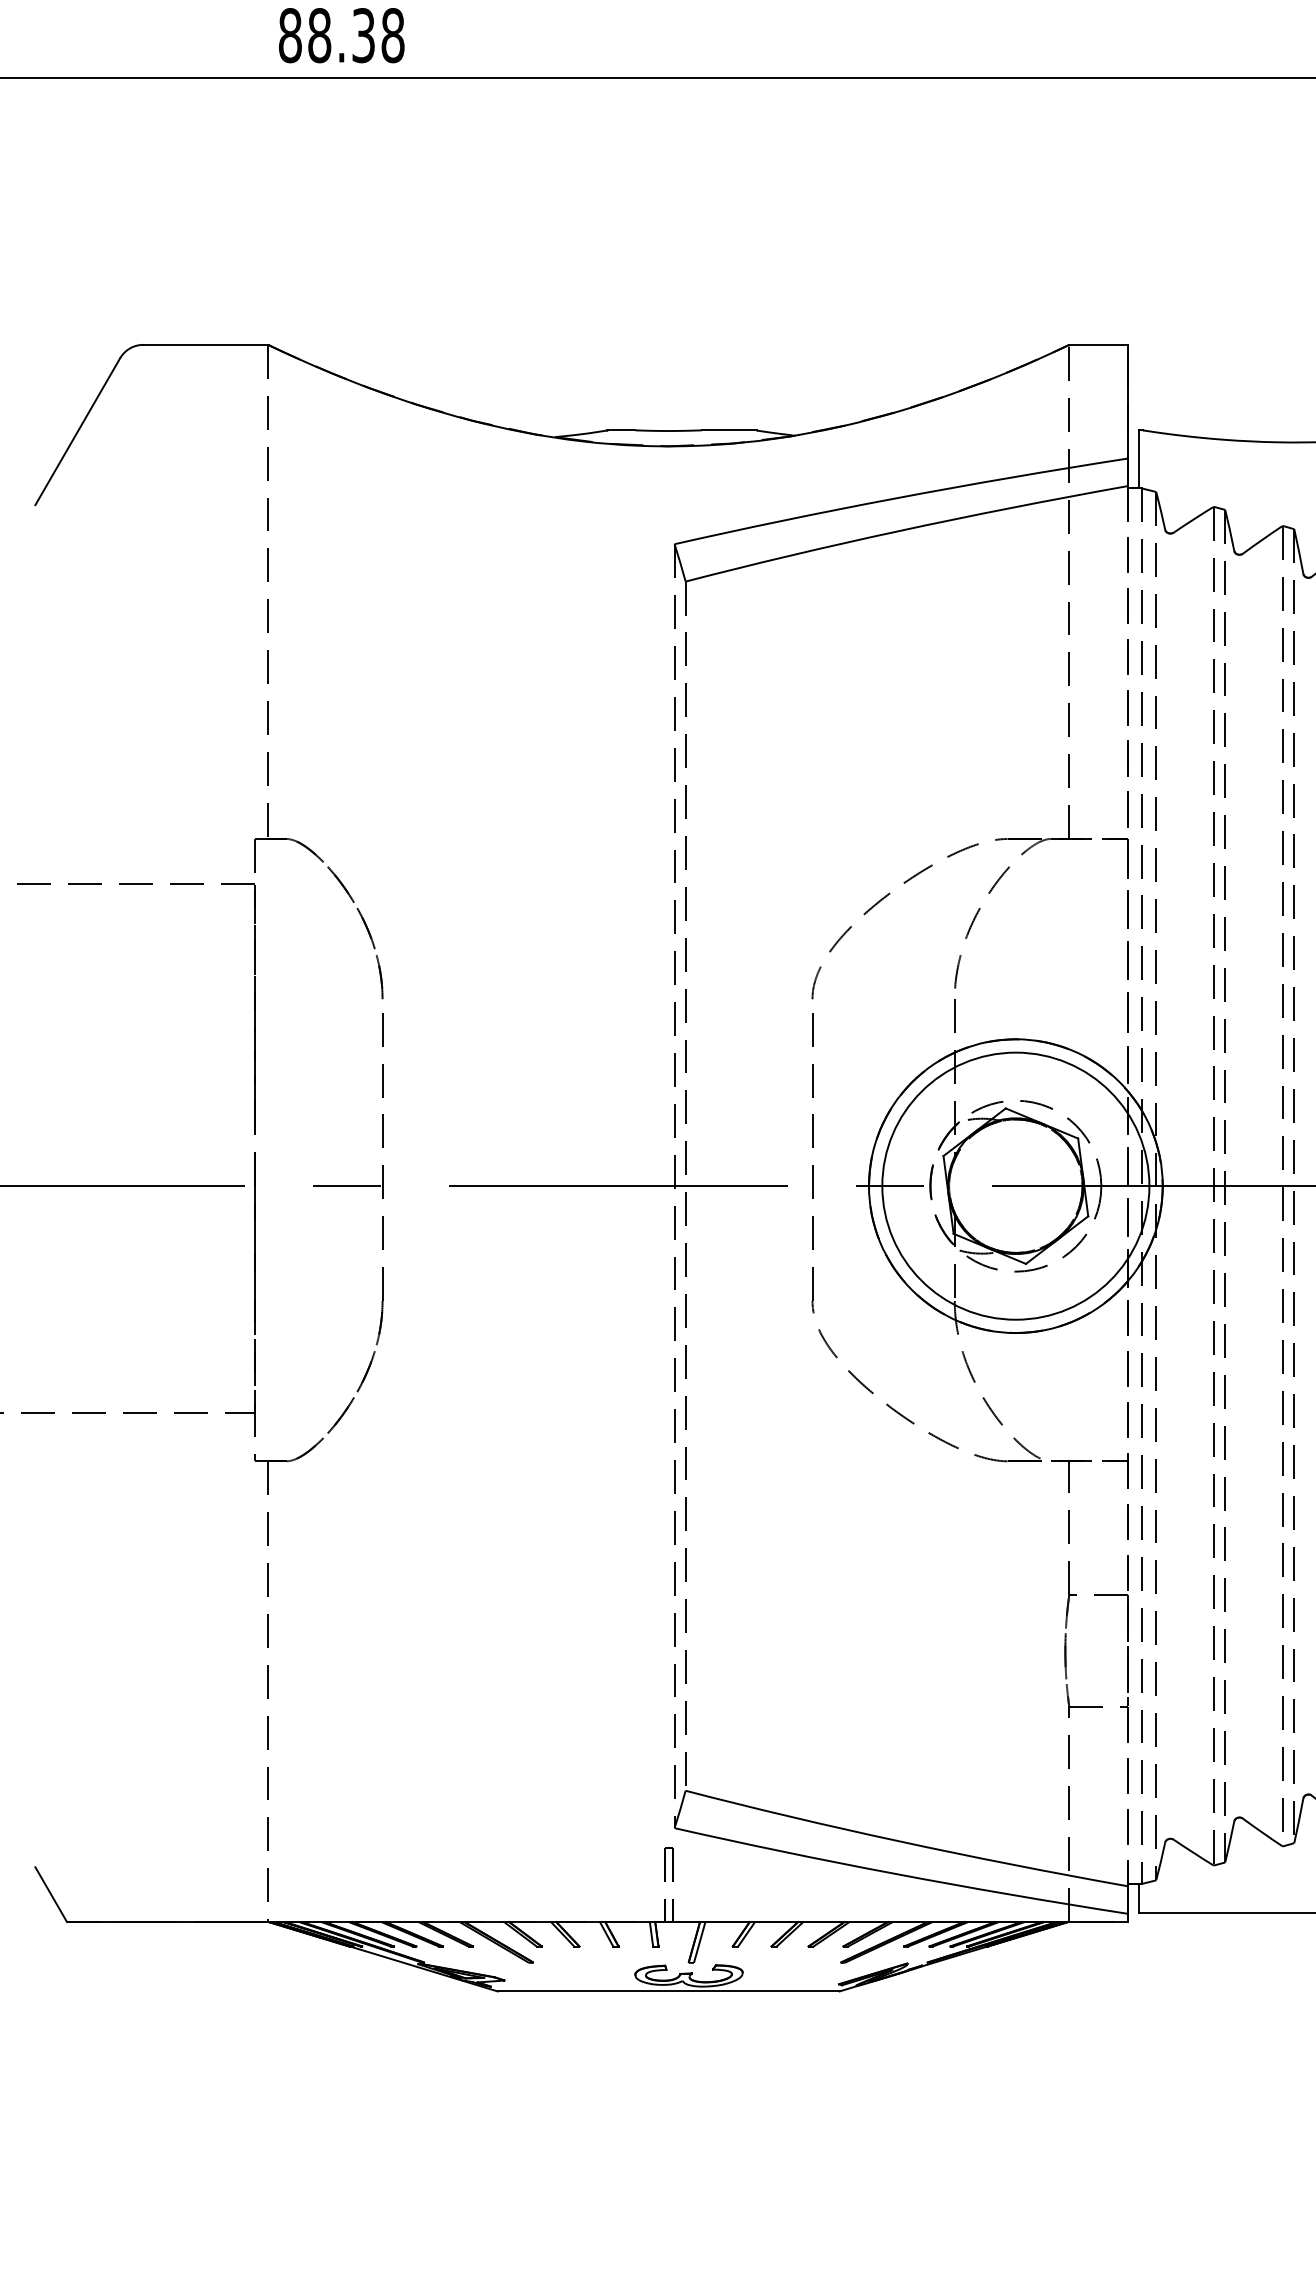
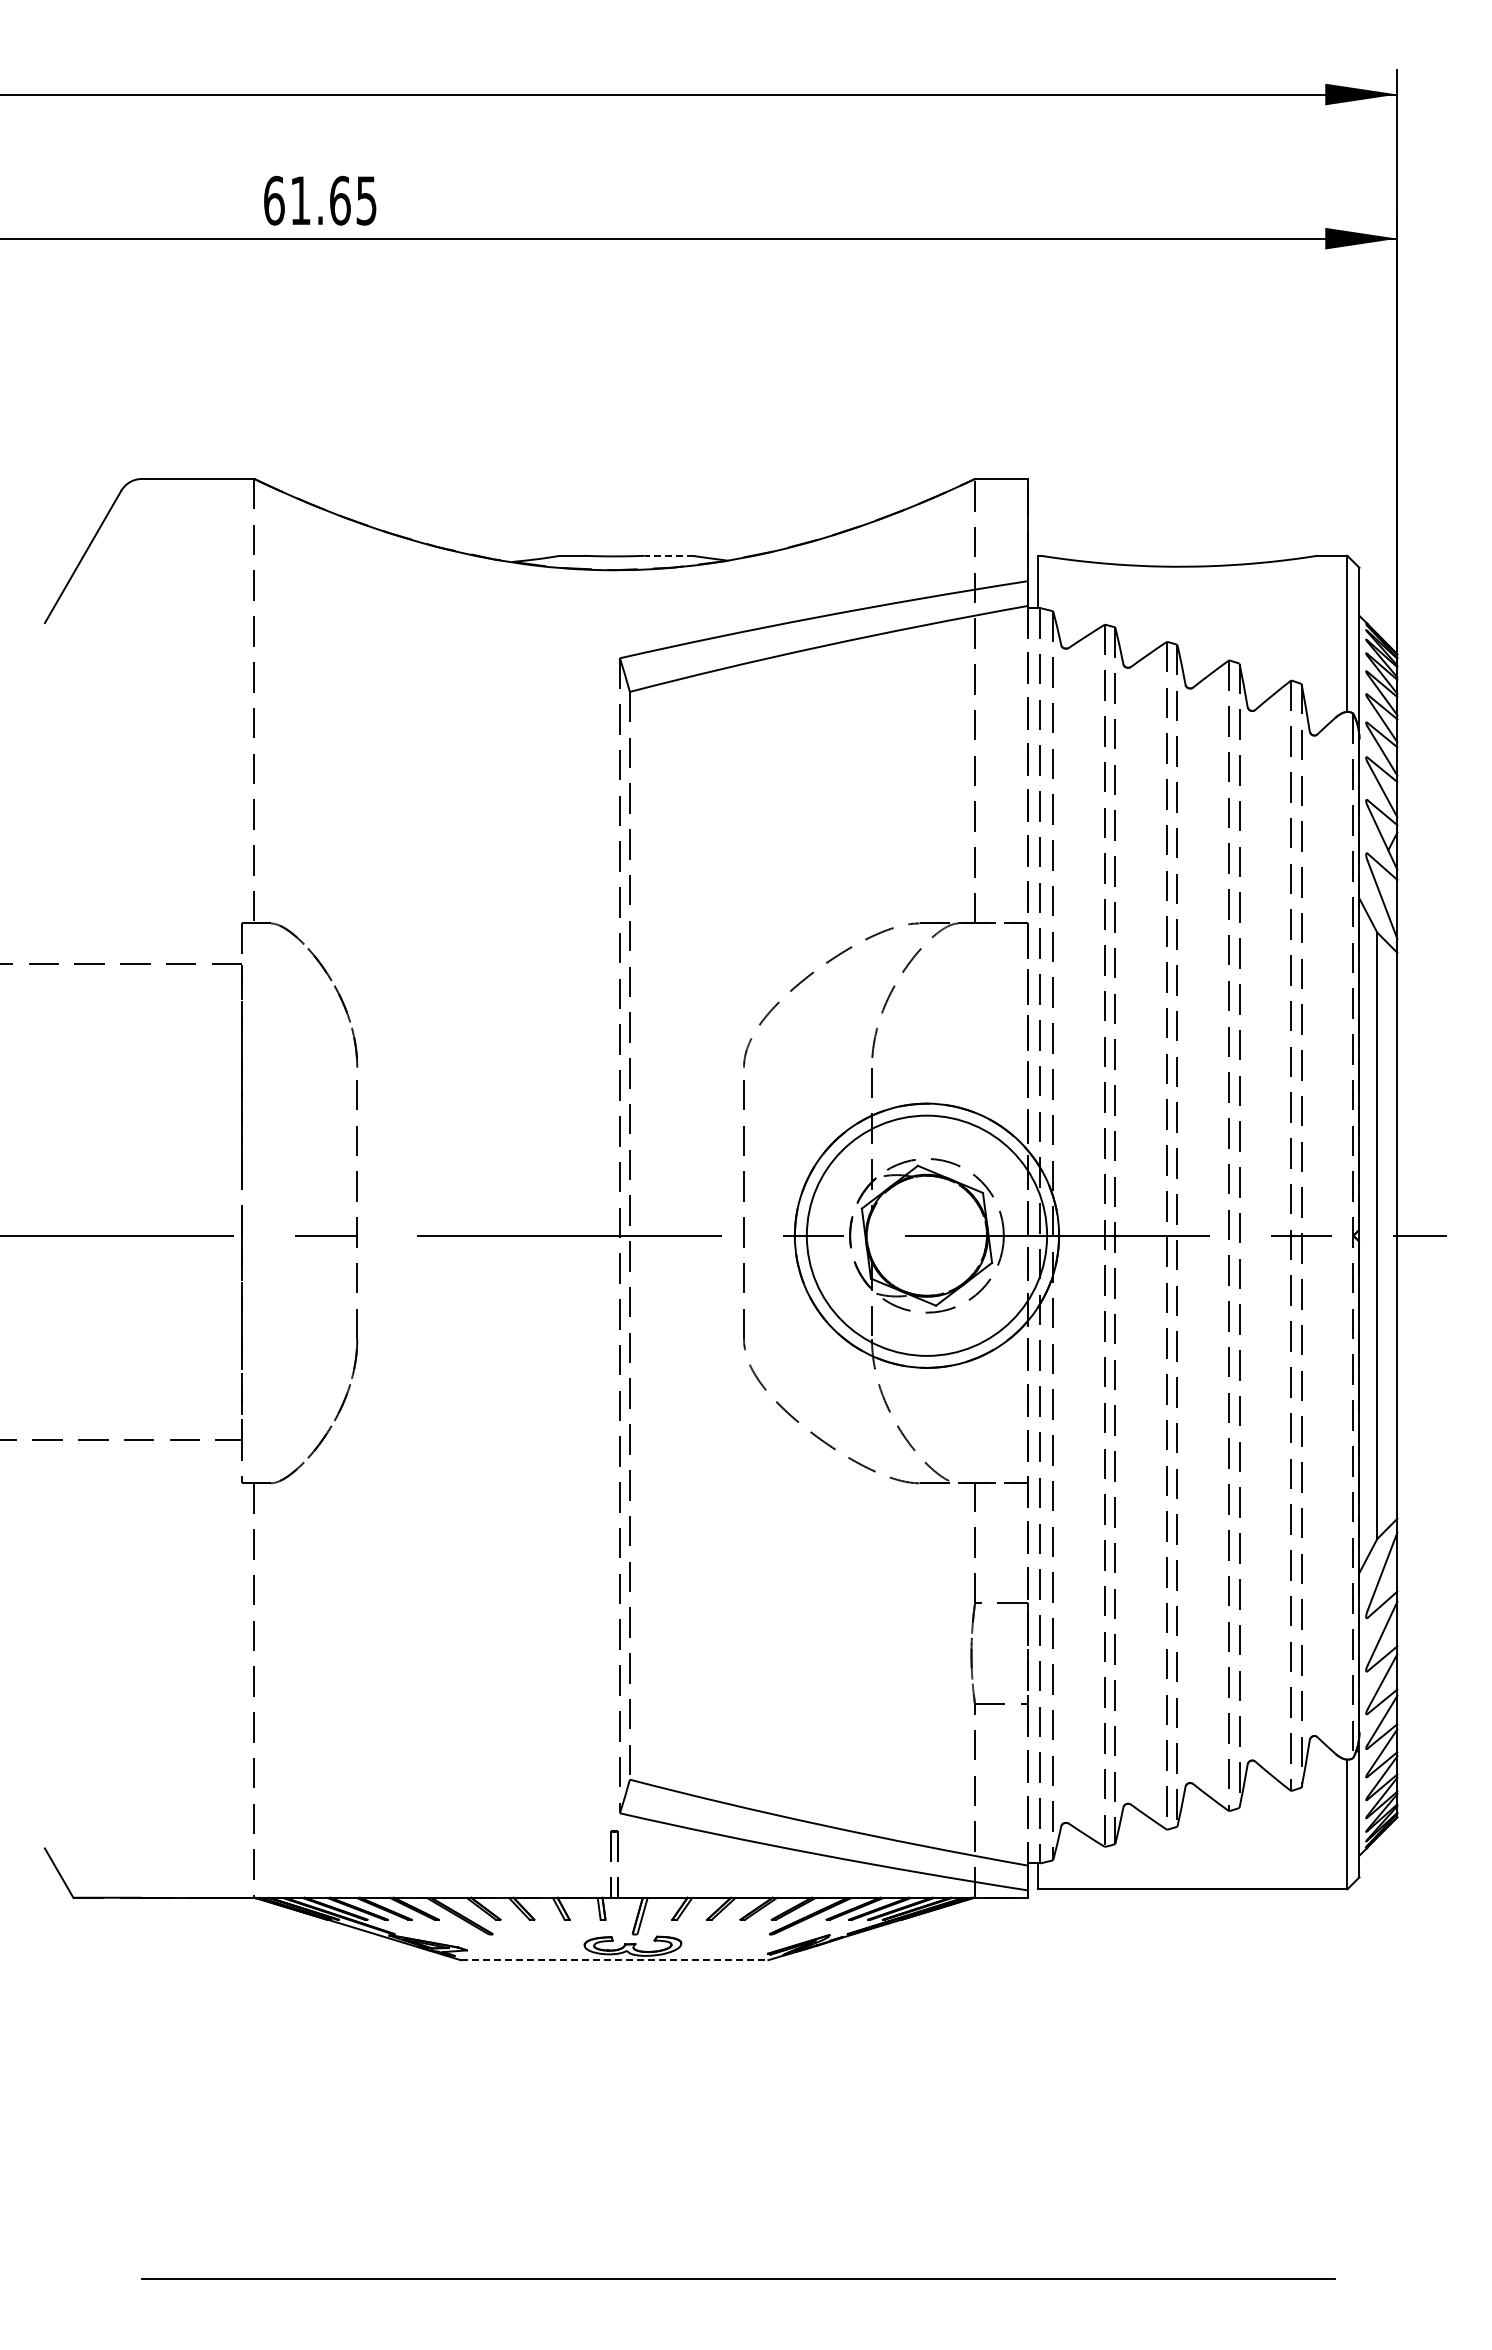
text: (341, 35) -> (320, 200), 88.38 -> 61.65
line: (729, 429) -> (669, 555), solid -> dashed
line: (668, 1991) -> (614, 1960), solid -> dashed

